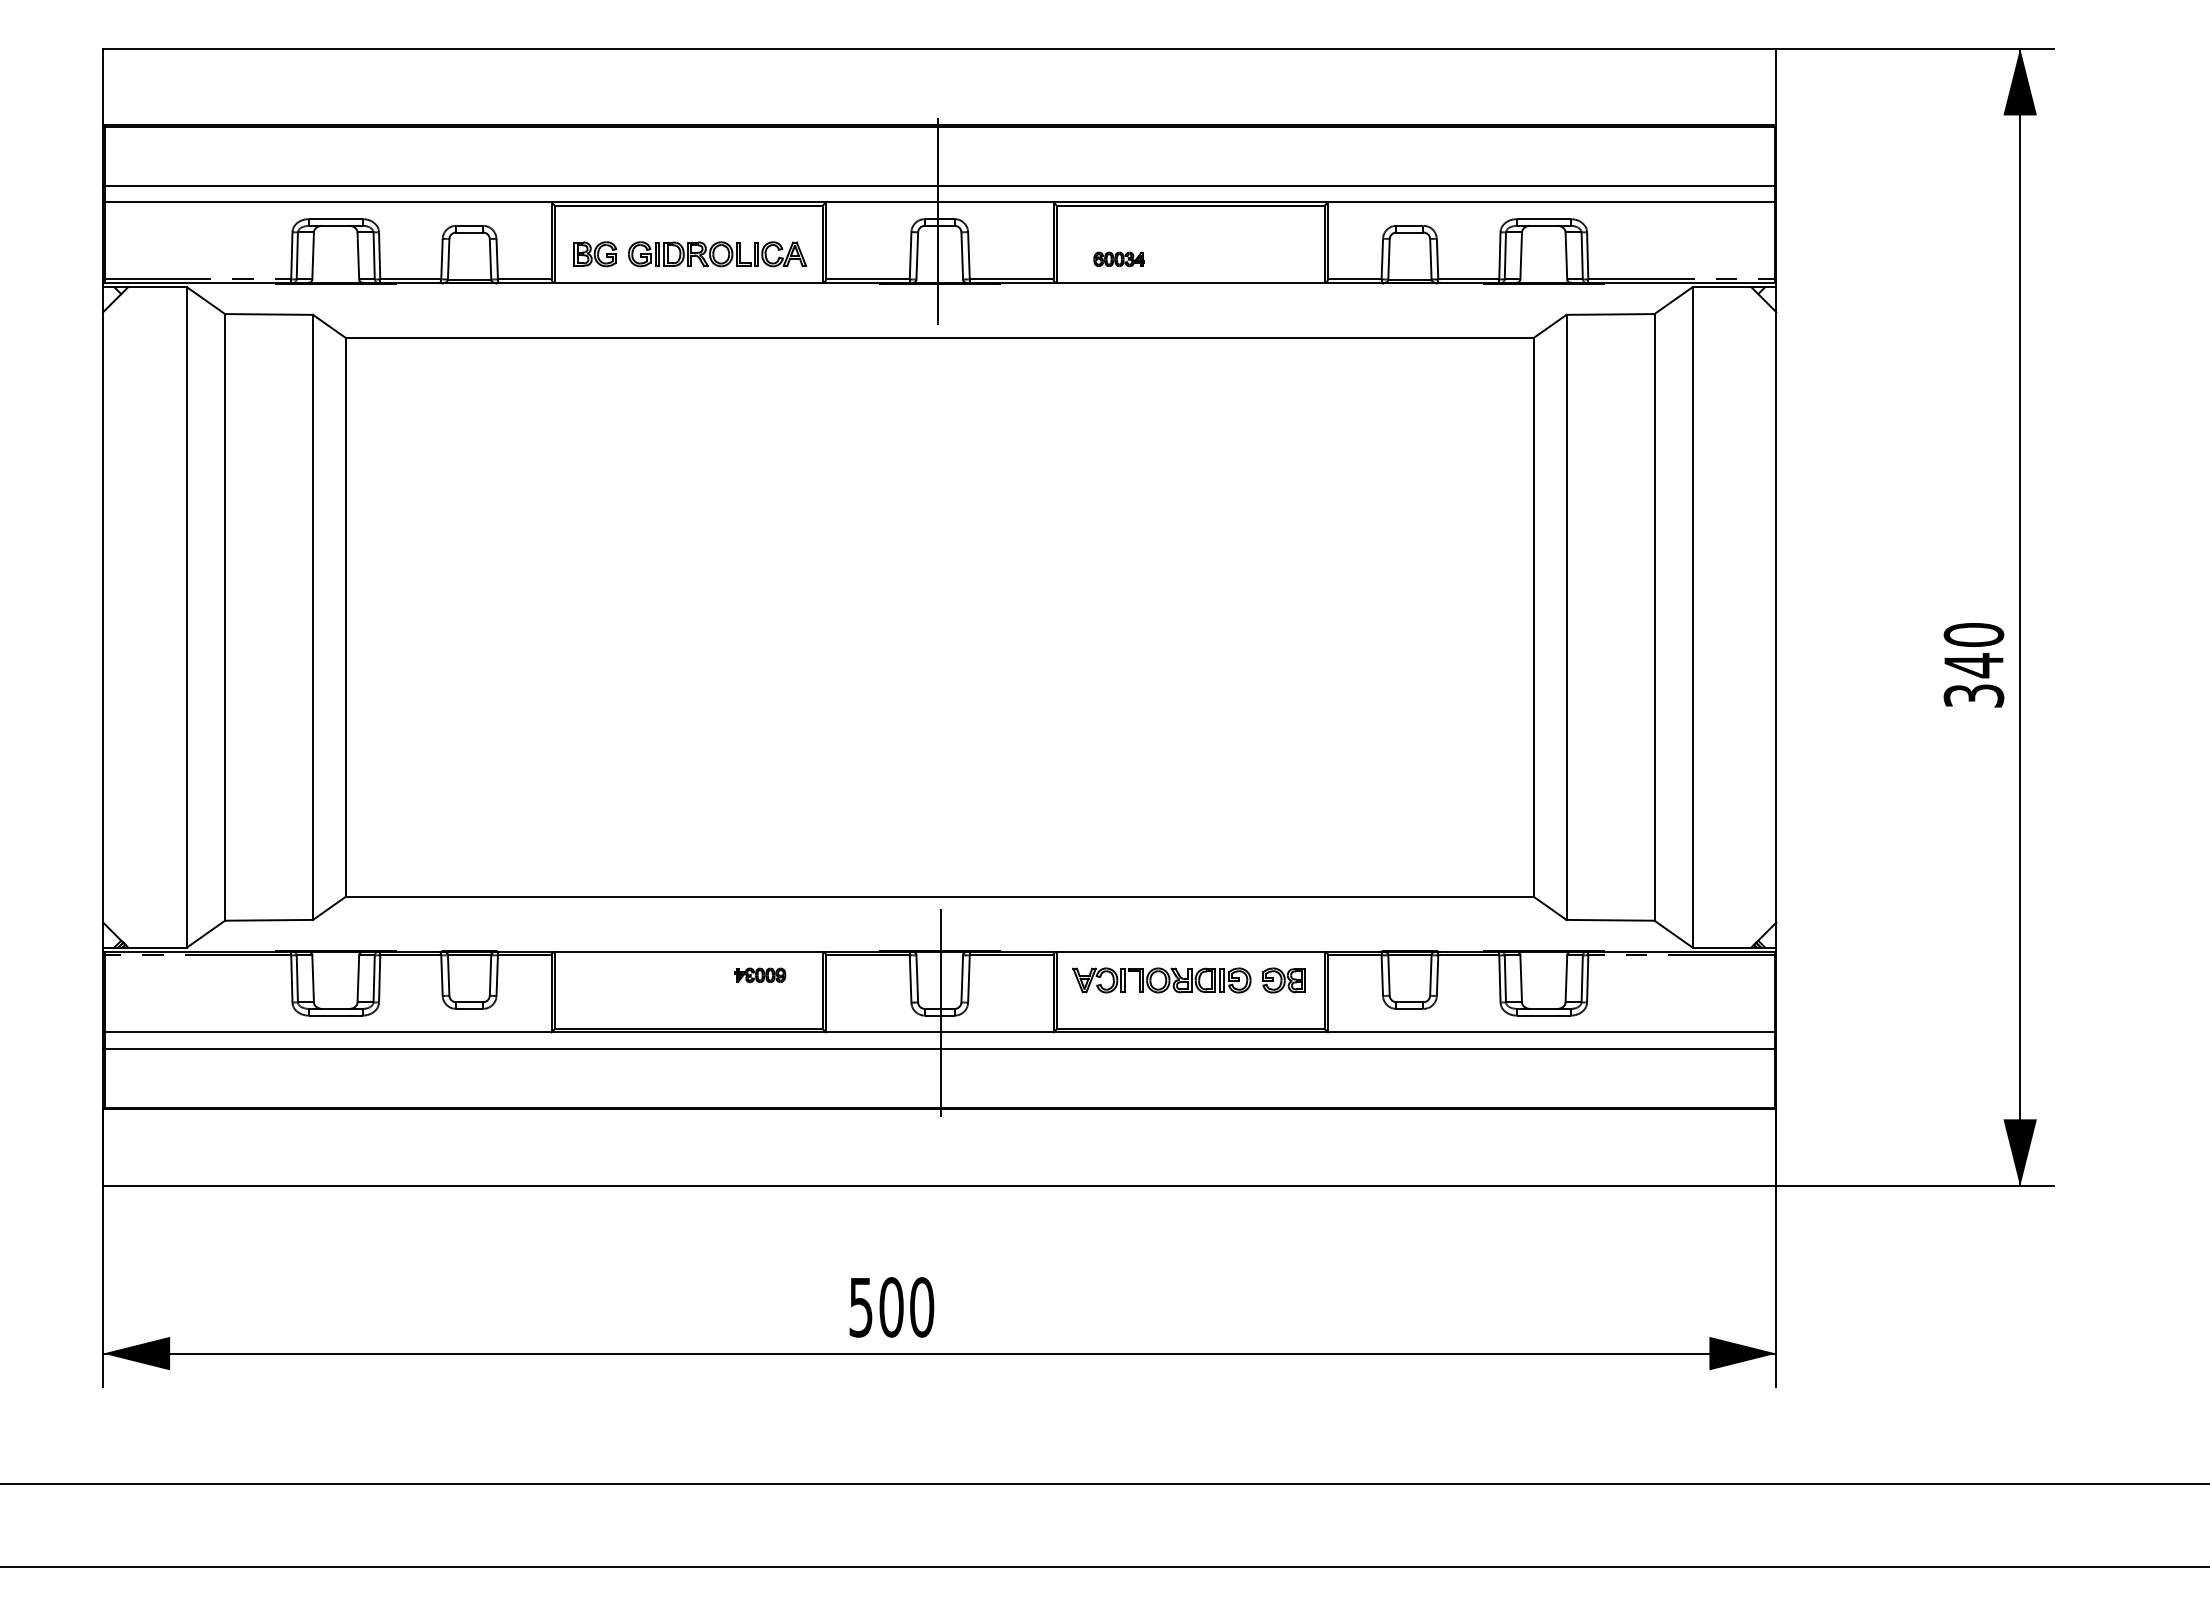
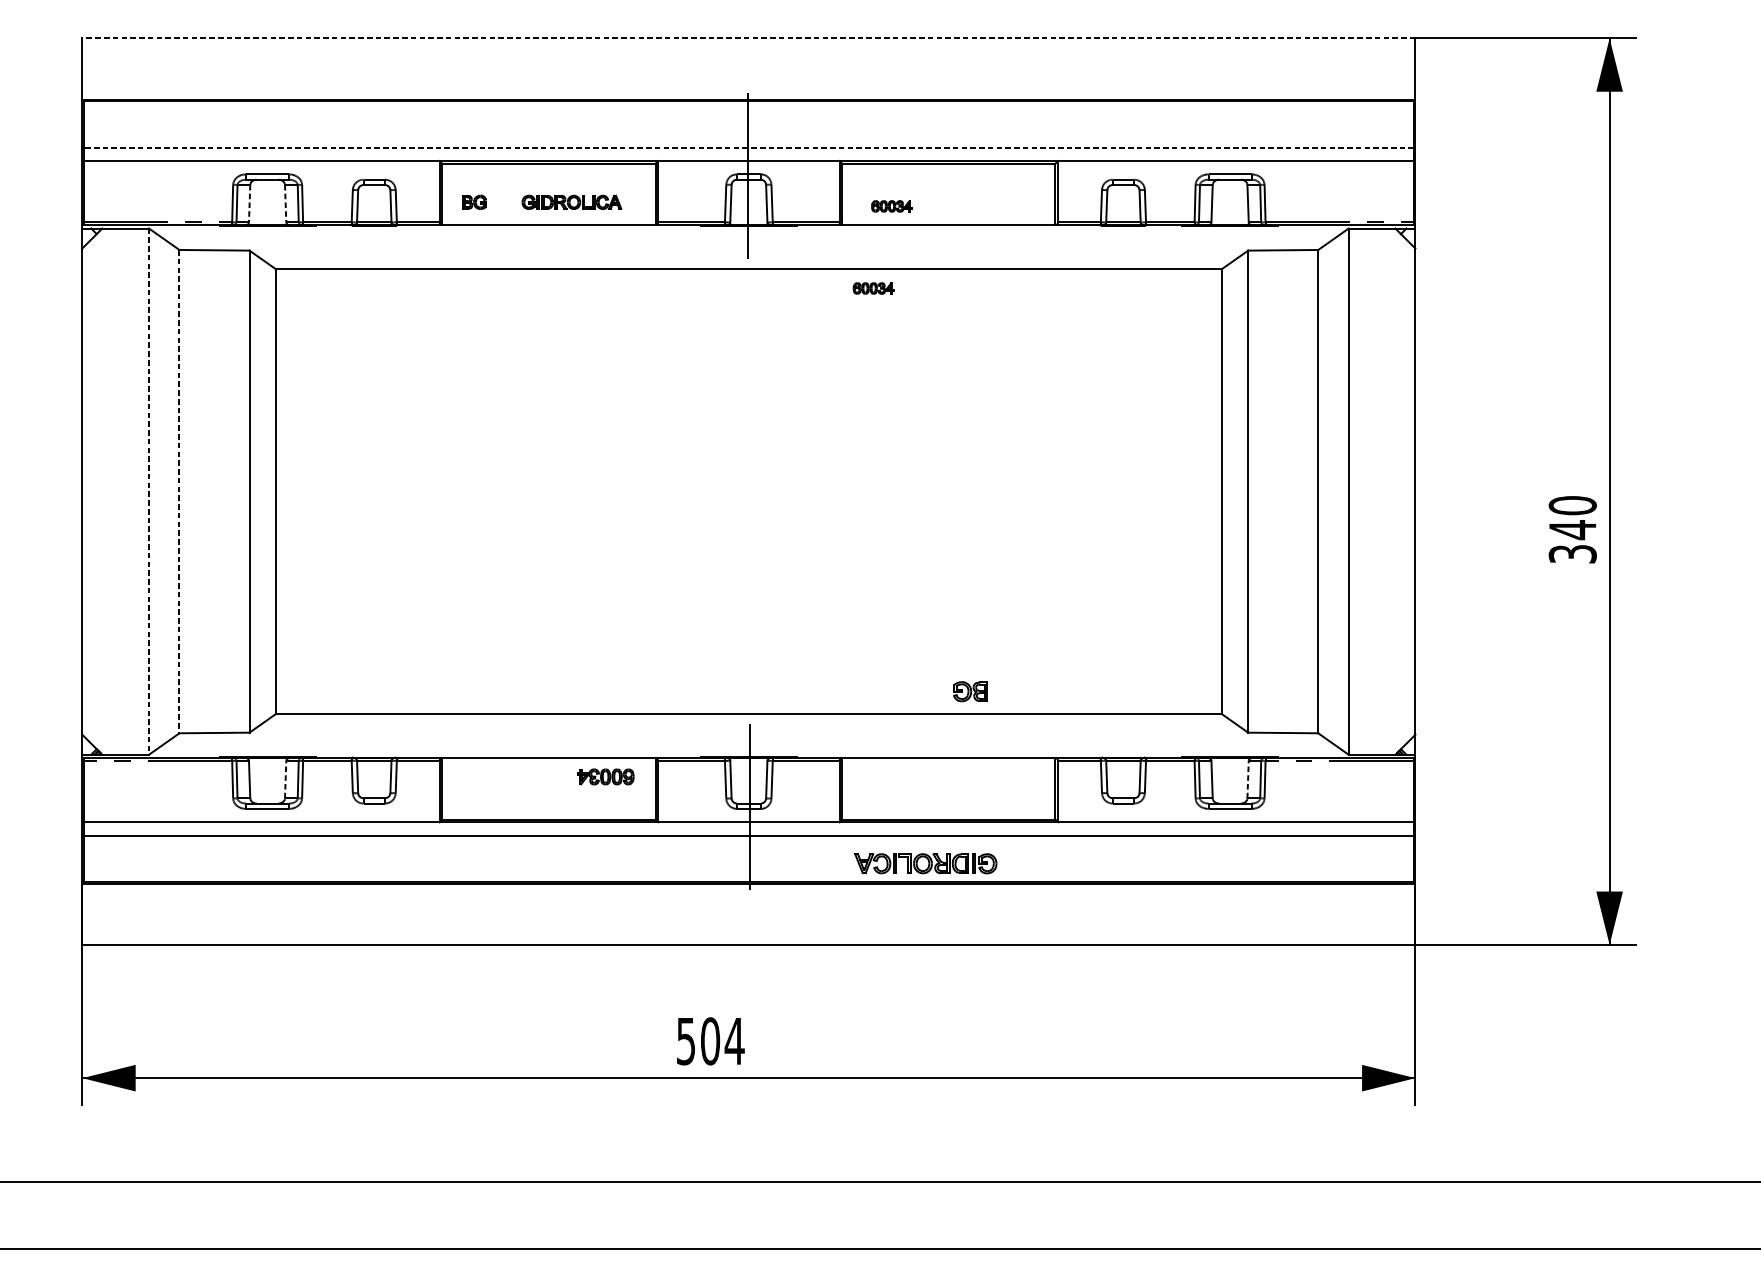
line: (939, 48) -> (748, 38), solid -> dashed
line: (939, 185) -> (748, 147), solid -> dashed
part: (594, 254) -> (473, 202), size x0.7
part: (717, 254) -> (571, 202), size x0.7
line: (313, 255) -> (249, 203), solid -> dashed
line: (358, 255) -> (285, 203), solid -> dashed
part: (1095, 362) -> (872, 288), added
line: (186, 617) -> (148, 491), solid -> dashed
line: (225, 617) -> (179, 491), solid -> dashed
part: (760, 974) -> (606, 776), size x1.4
line: (358, 978) -> (285, 779), solid -> dashed
line: (1566, 978) -> (1248, 779), solid -> dashed
part: (1161, 980) -> (925, 863), moved
part: (1283, 980) -> (970, 691), moved
text: (921, 1307) -> (734, 1041), 500 -> 504

